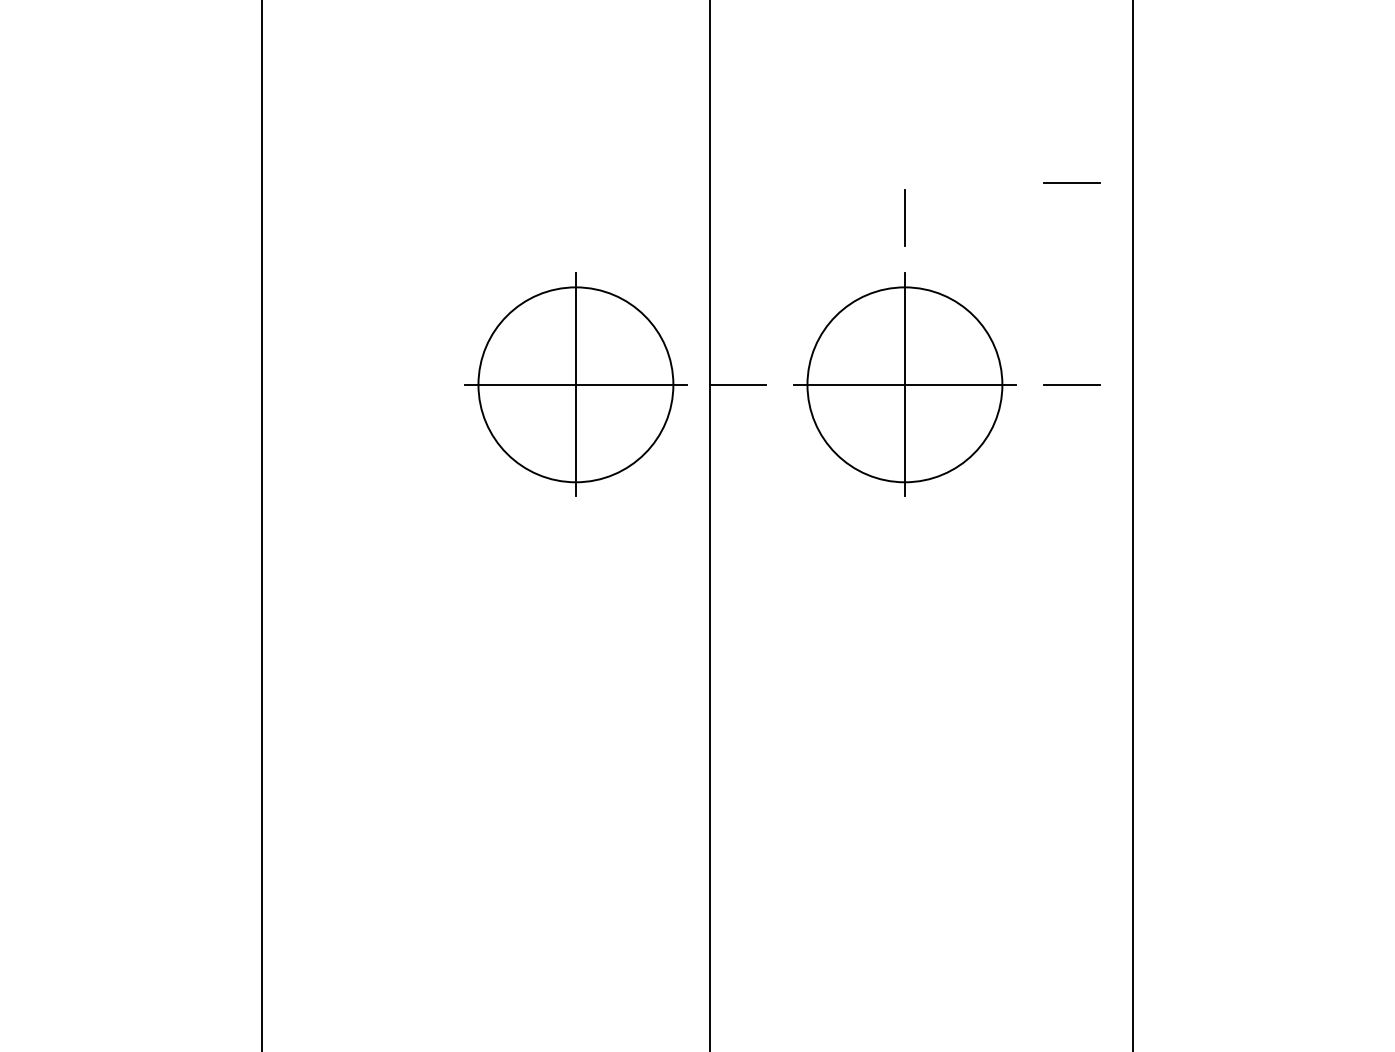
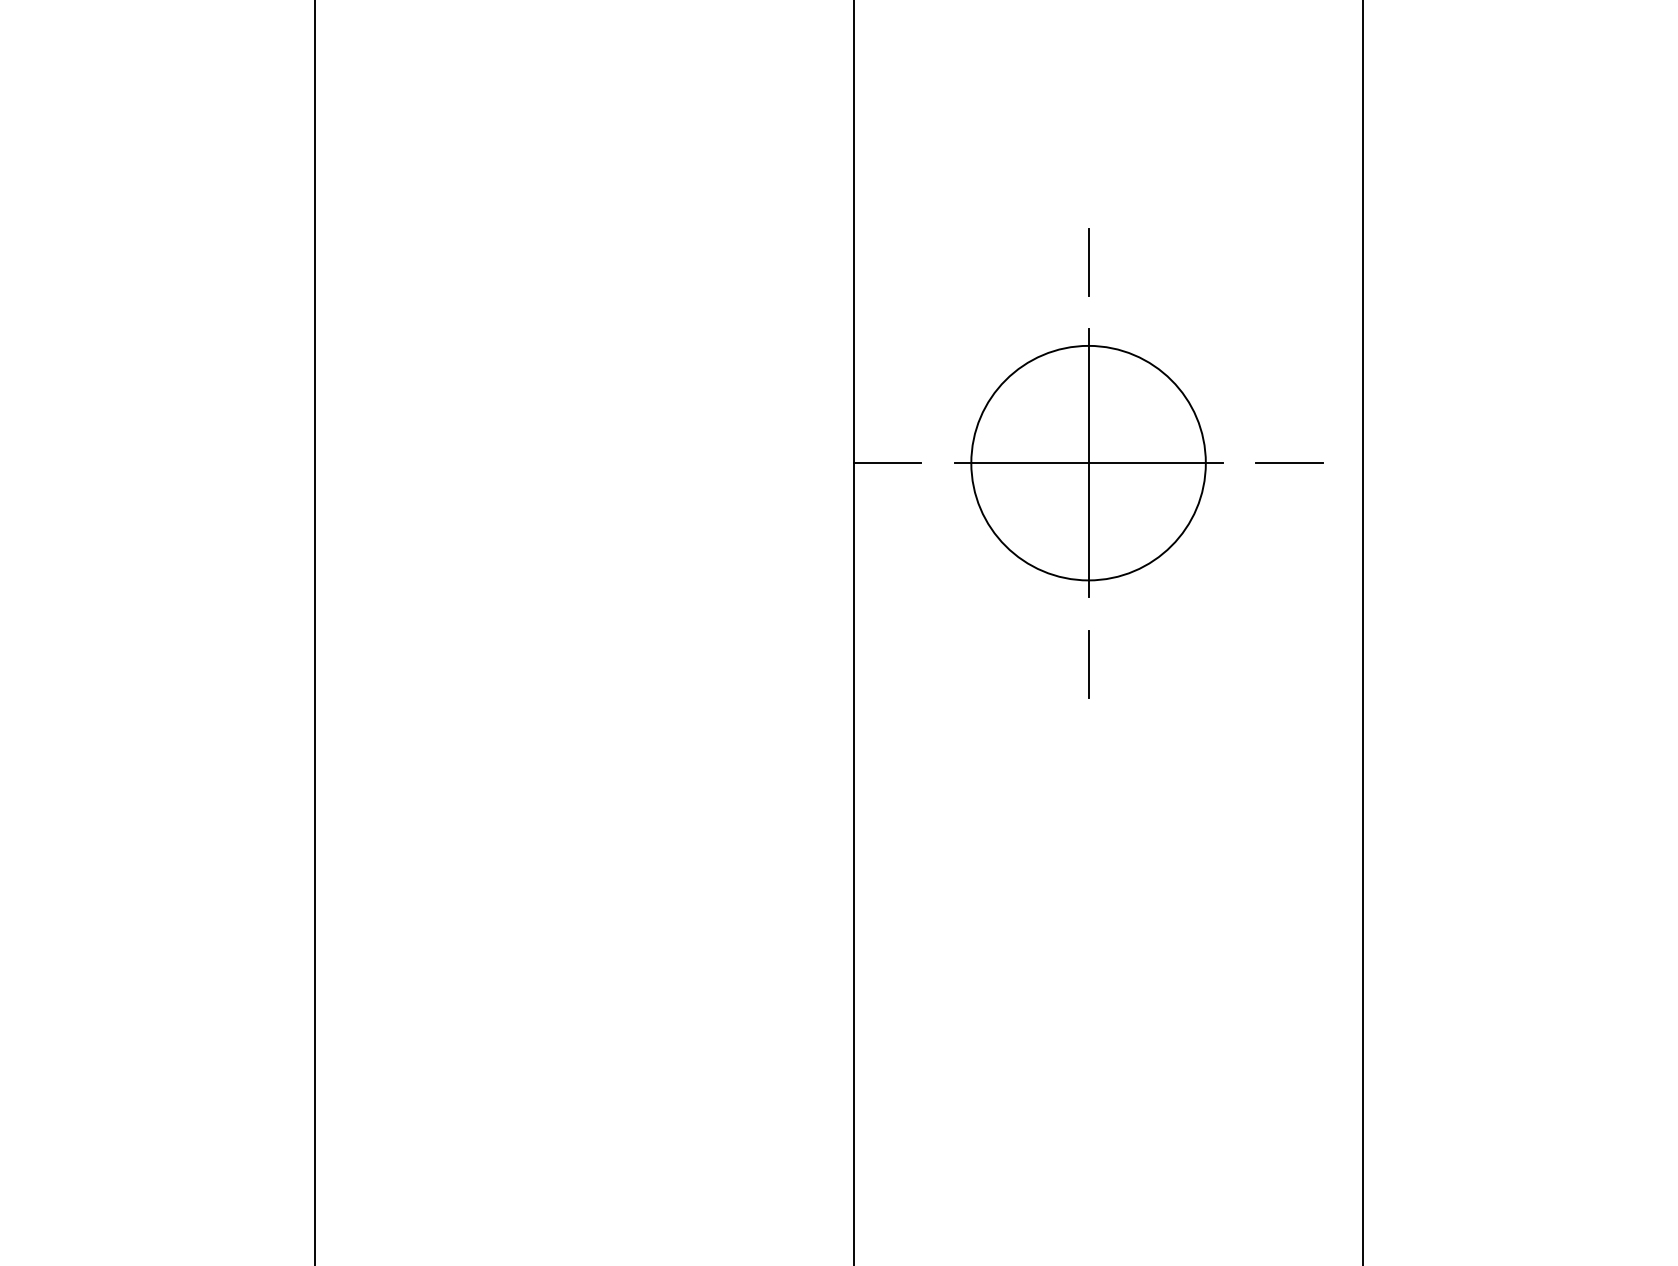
line: (1071, 182) -> (1288, 219), removed
part: (575, 384) -> (692, 462), removed
line: (904, 551) -> (1088, 663), added

